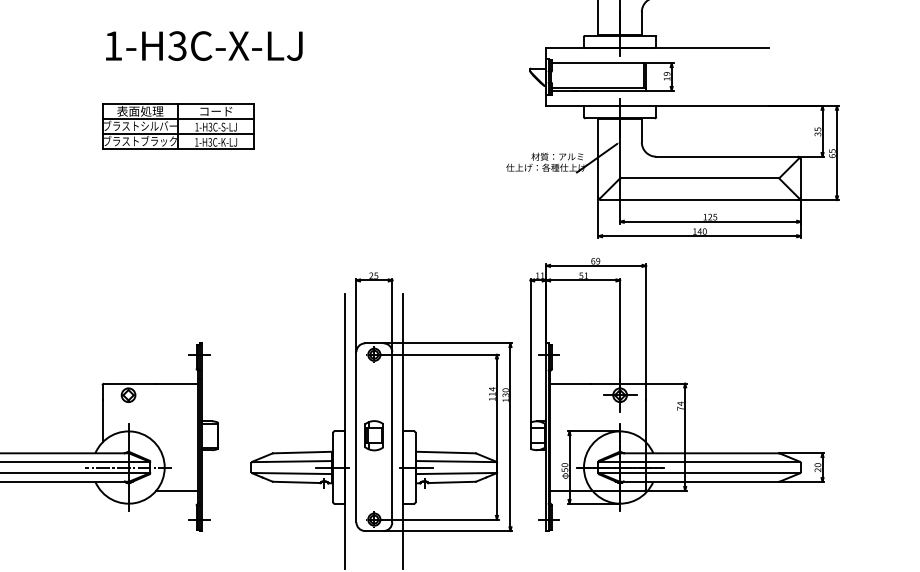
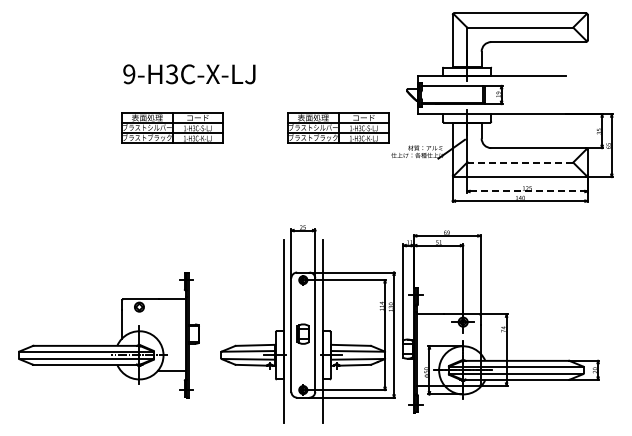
text: (113, 46) -> (129, 74), 1-H3C-X-LJ -> 9-H3C-X-LJ
part: (427, 125) -> (338, 127), added
line: (698, 178) -> (519, 162), solid -> dashed
line: (710, 221) -> (527, 191), solid -> dashed
part: (676, 394) -> (500, 321), moved

